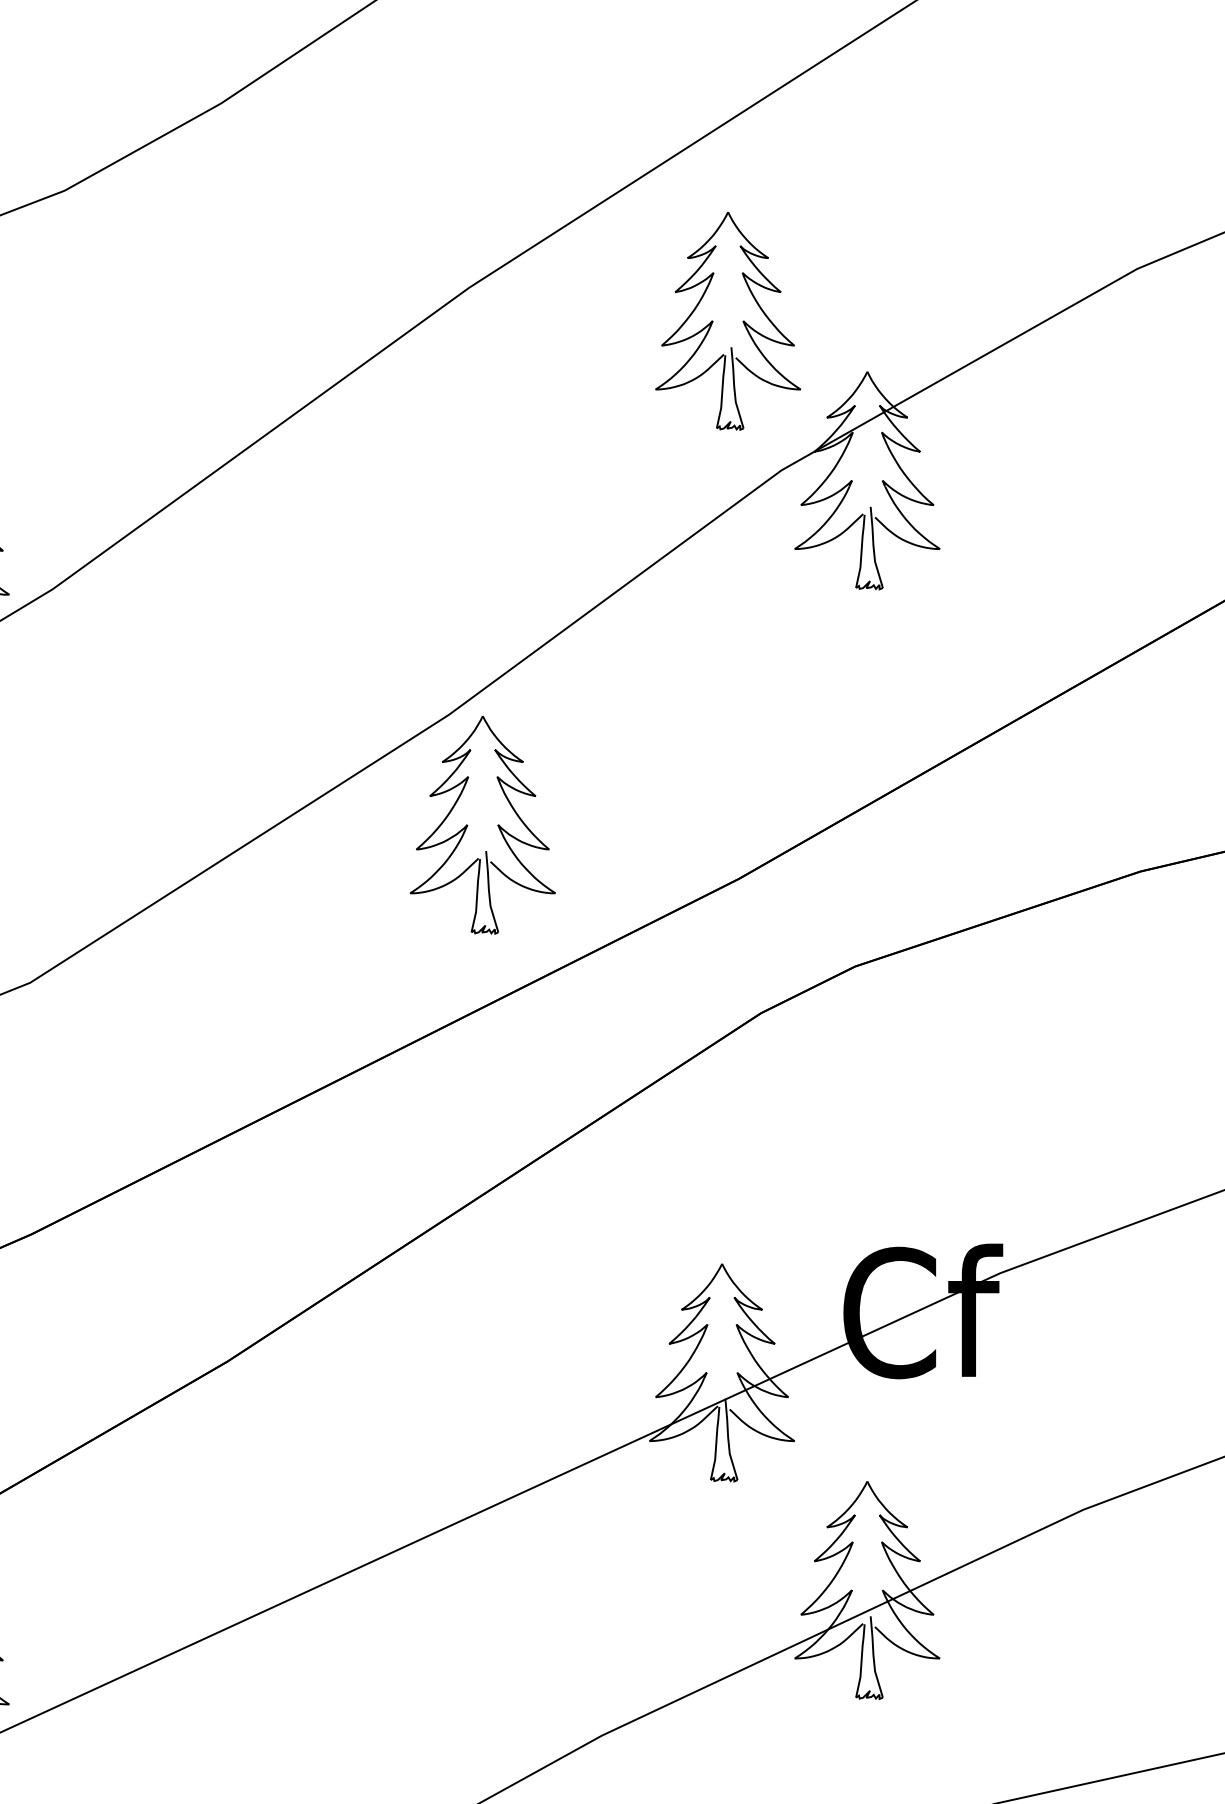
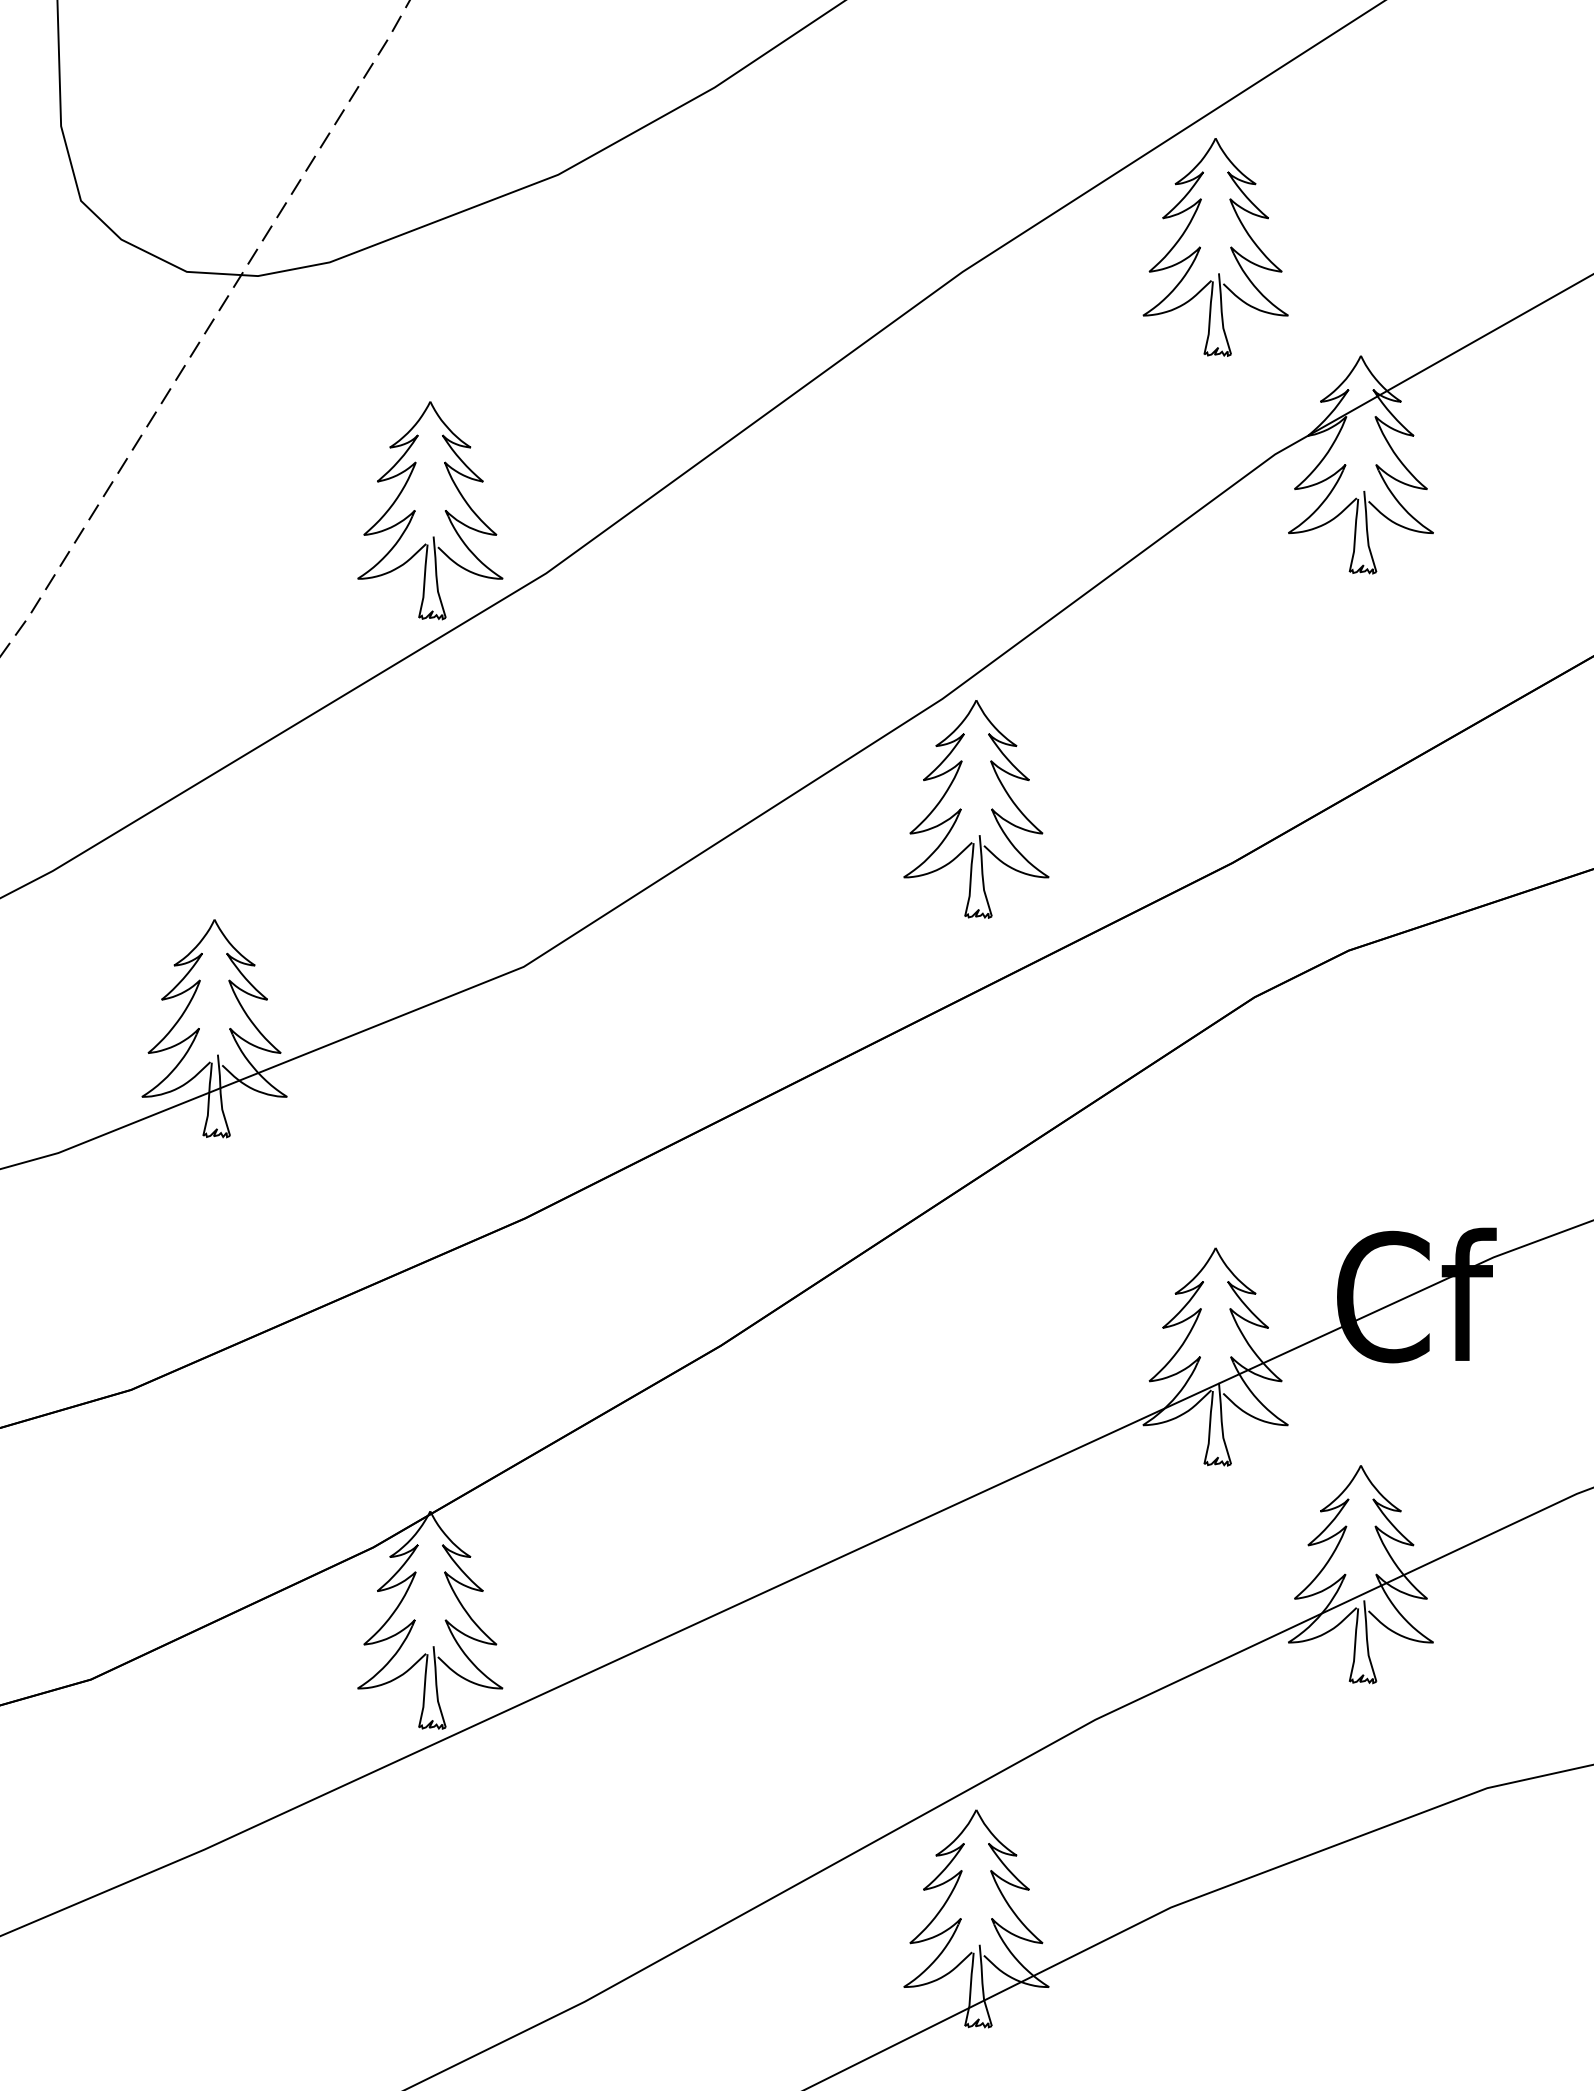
part: (712, 321) -> (1200, 247), moved

